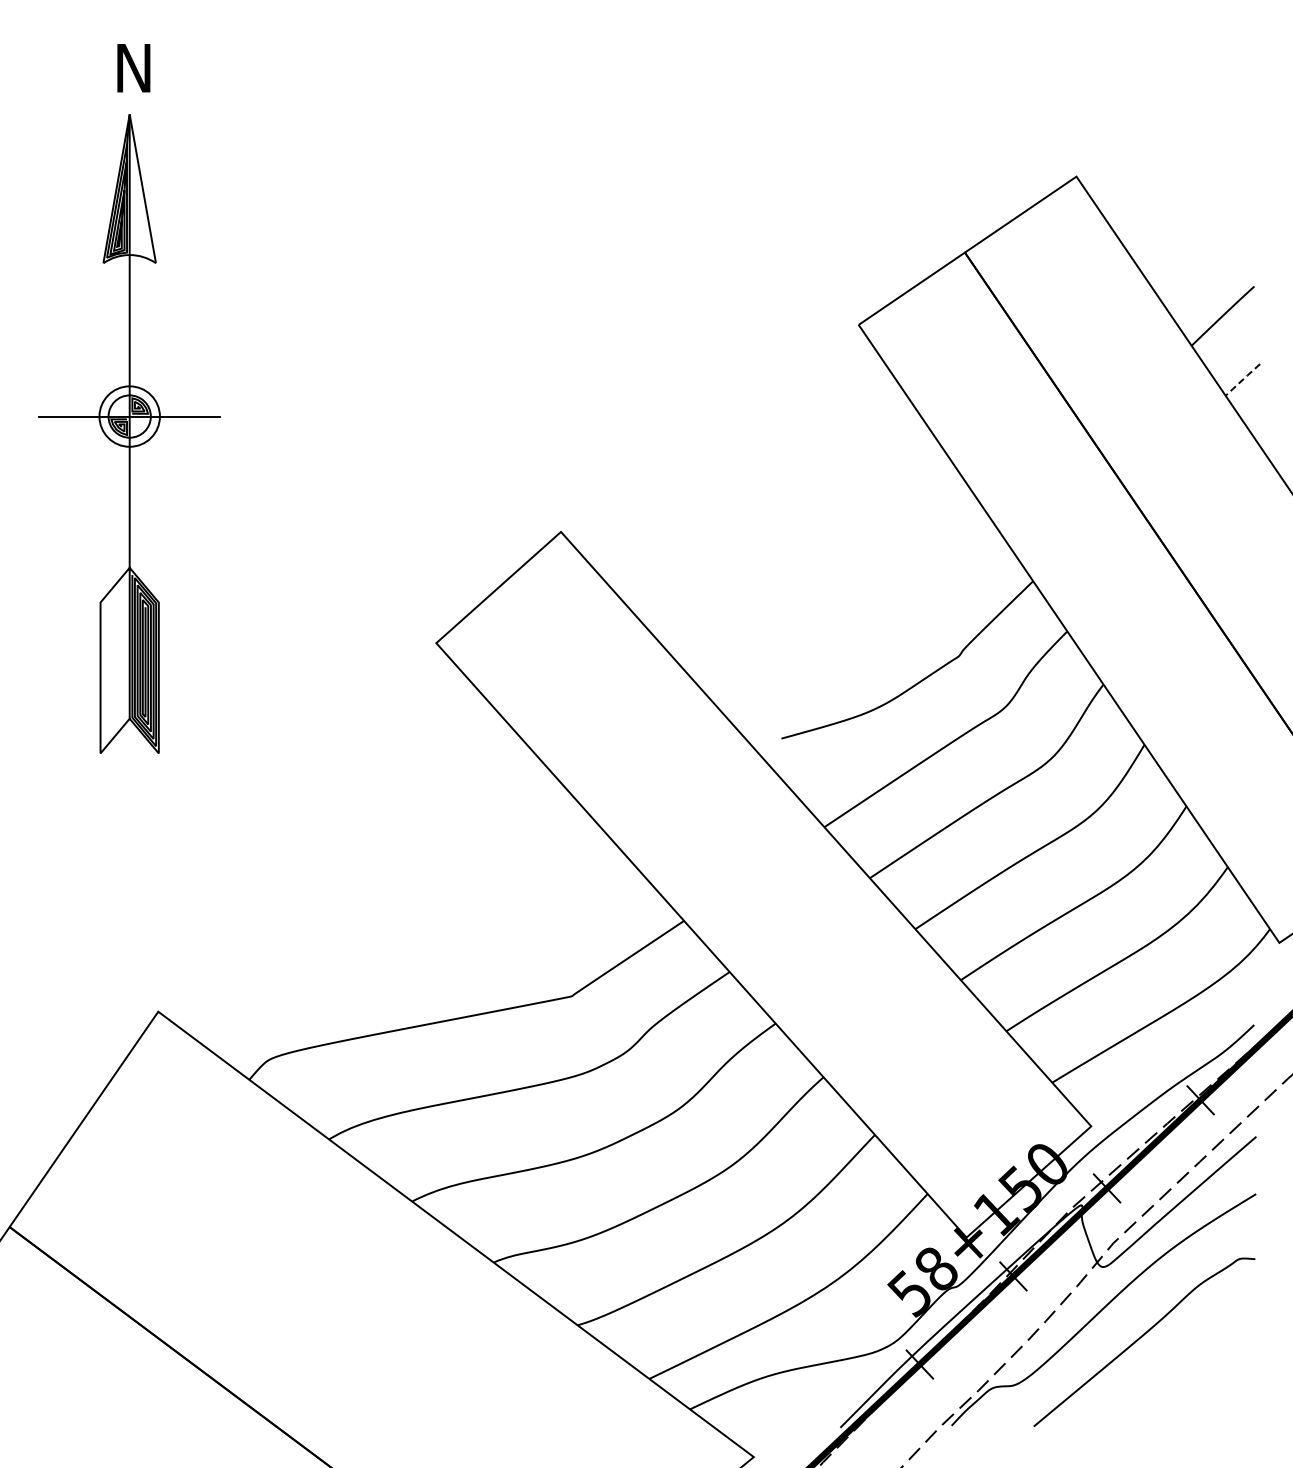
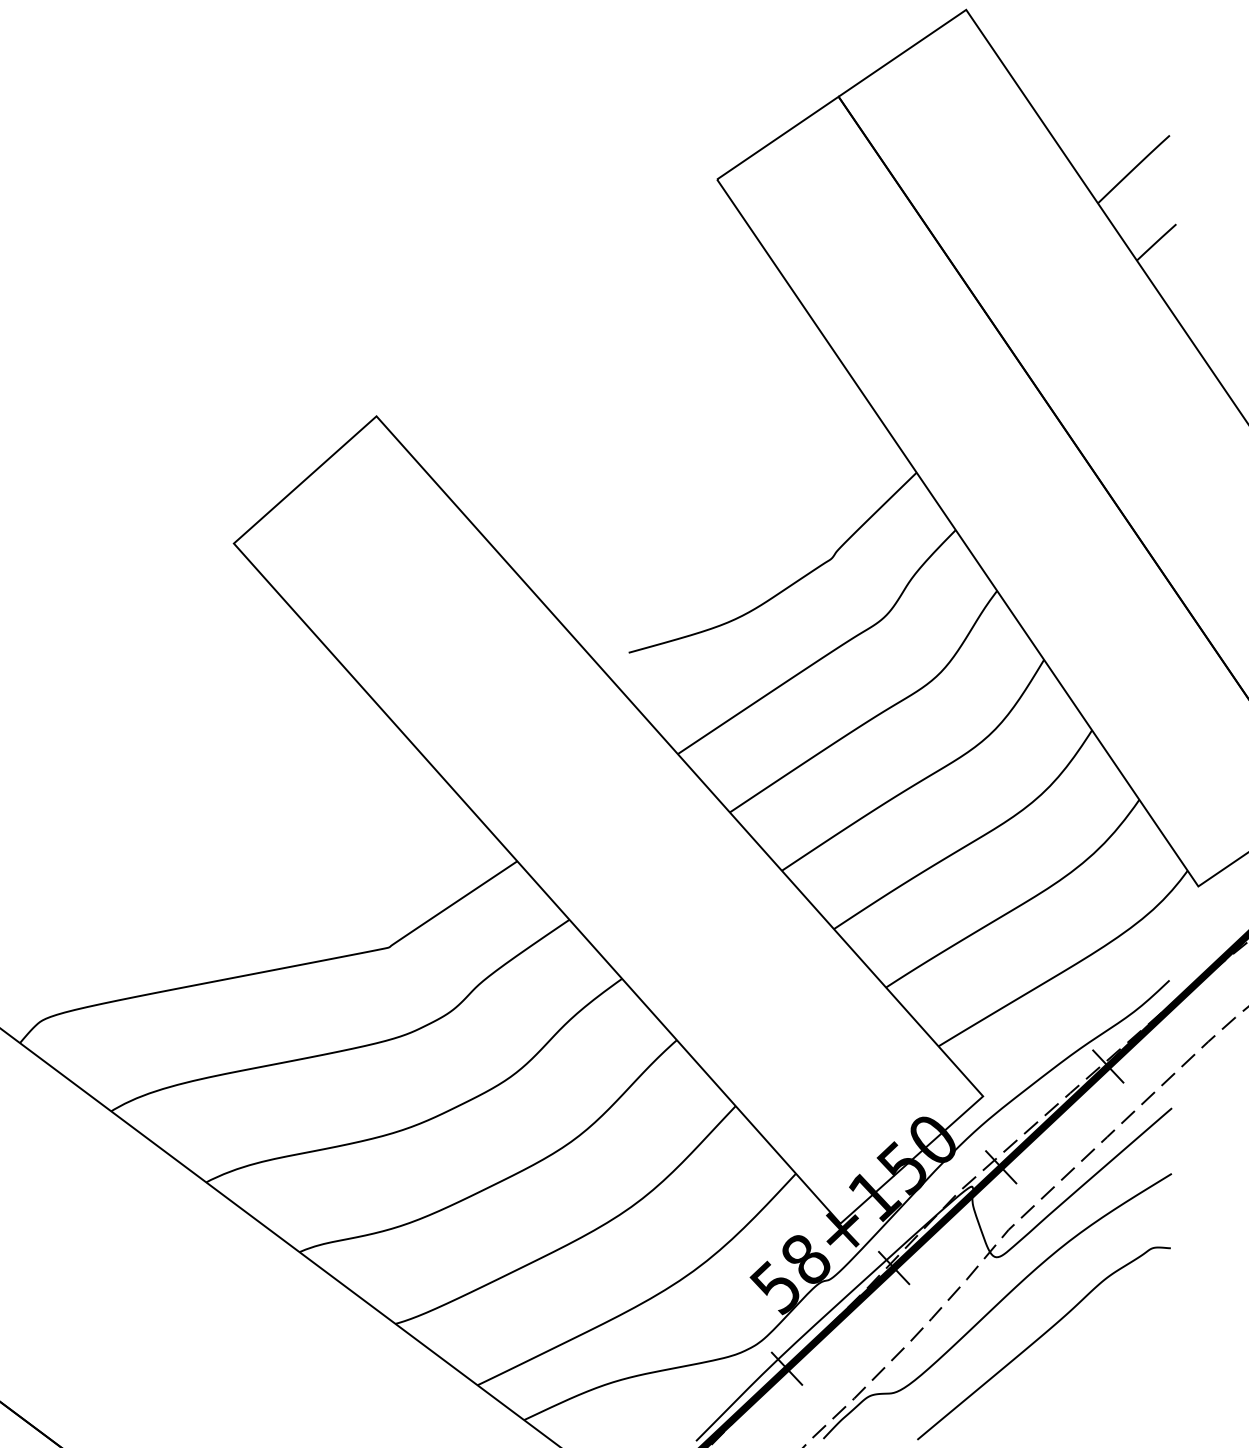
line: (1243, 379) -> (1157, 241), dashed -> solid

